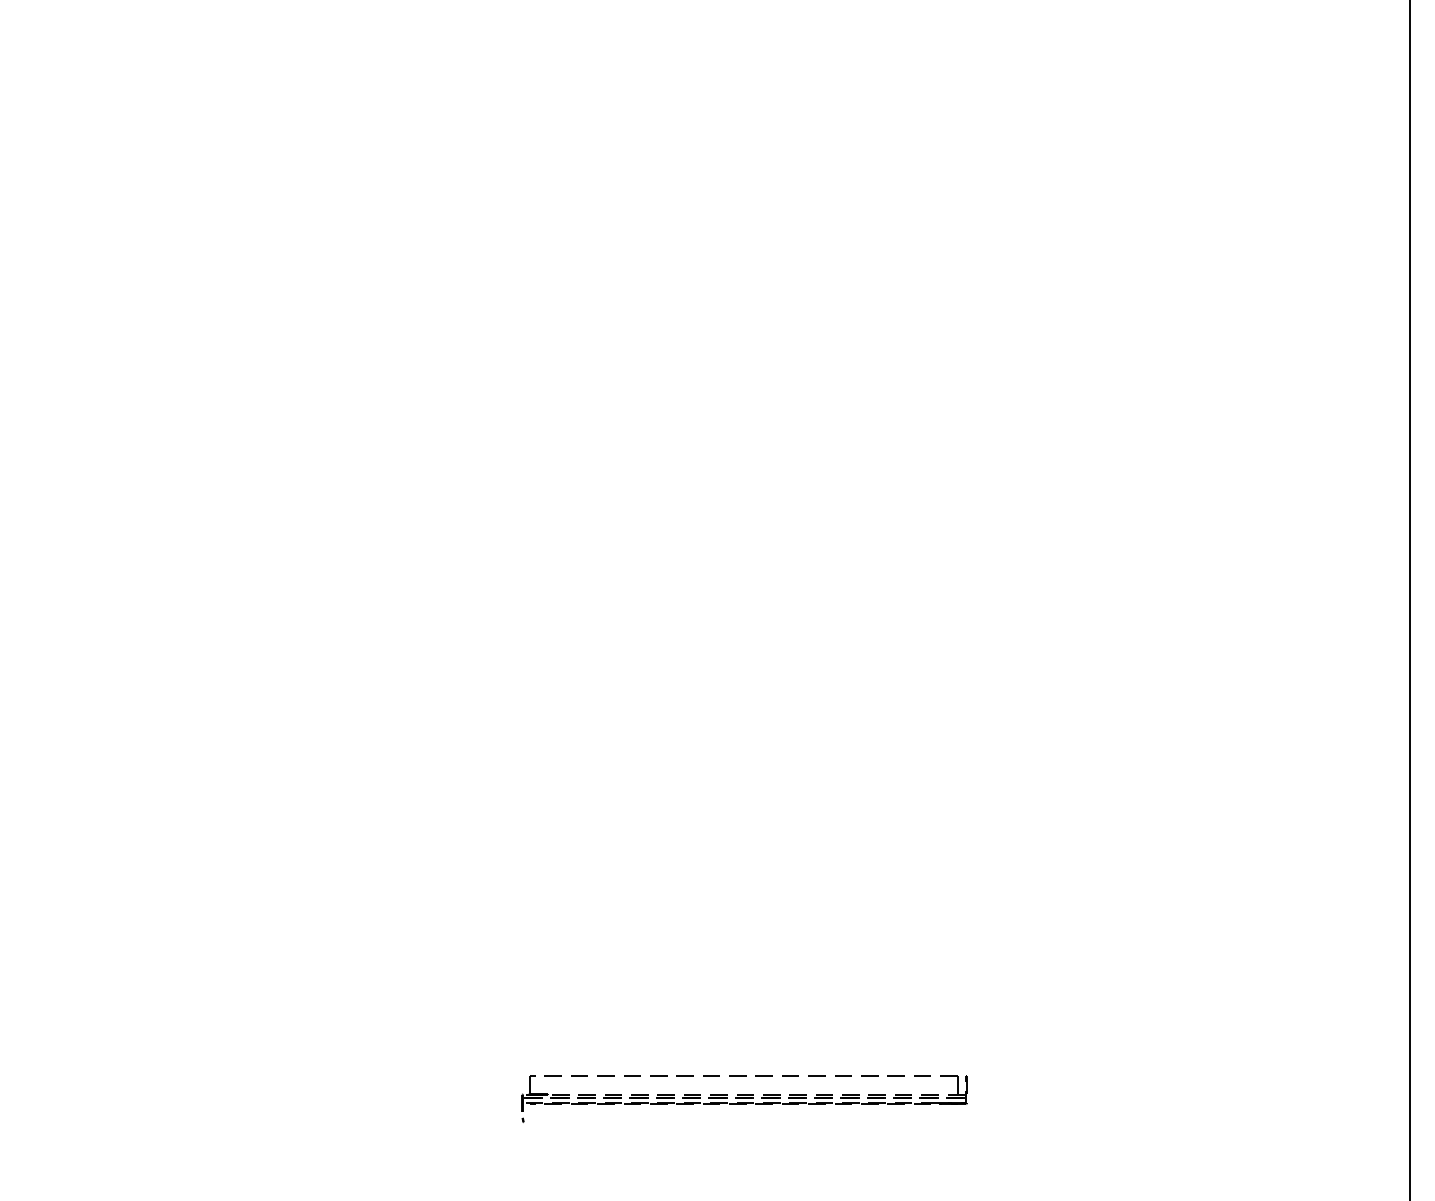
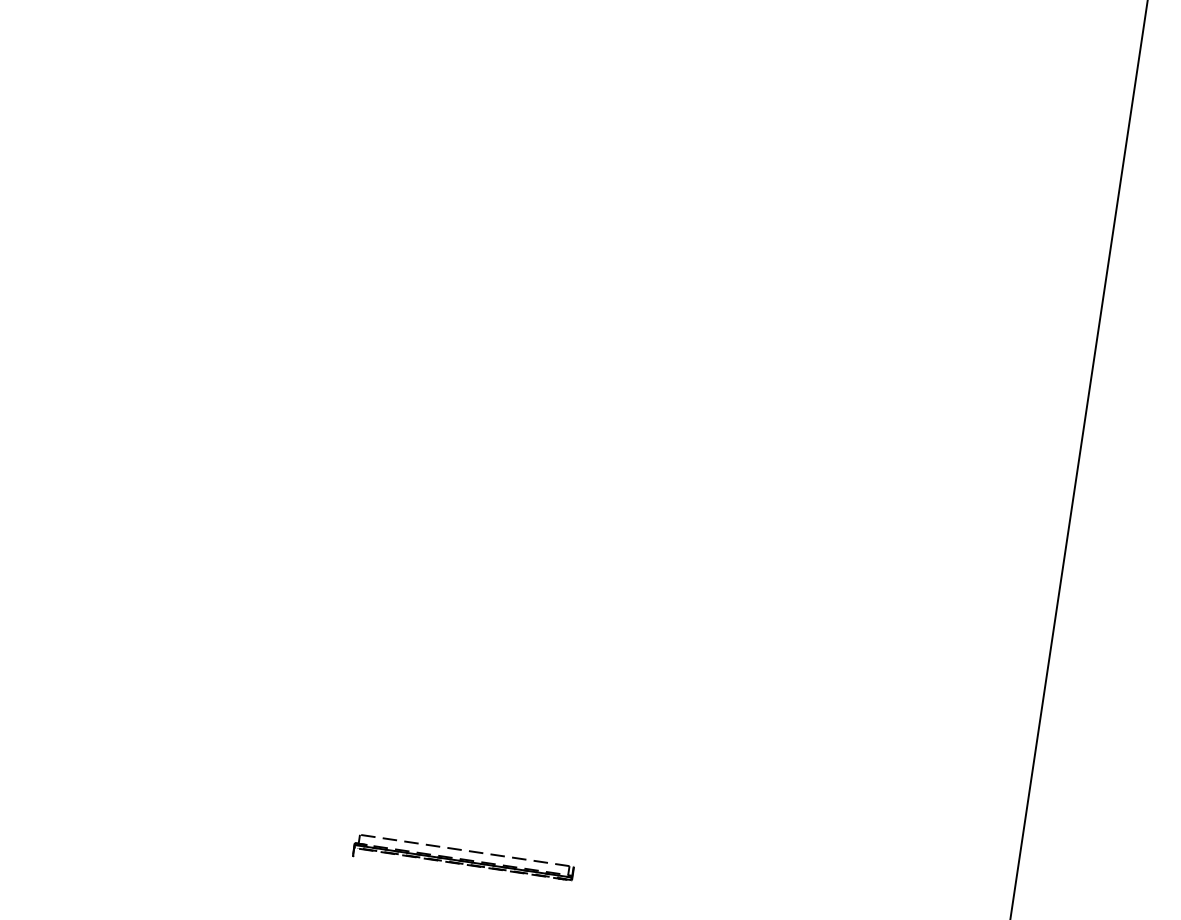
part: (744, 1098) -> (463, 861), size x0.6

